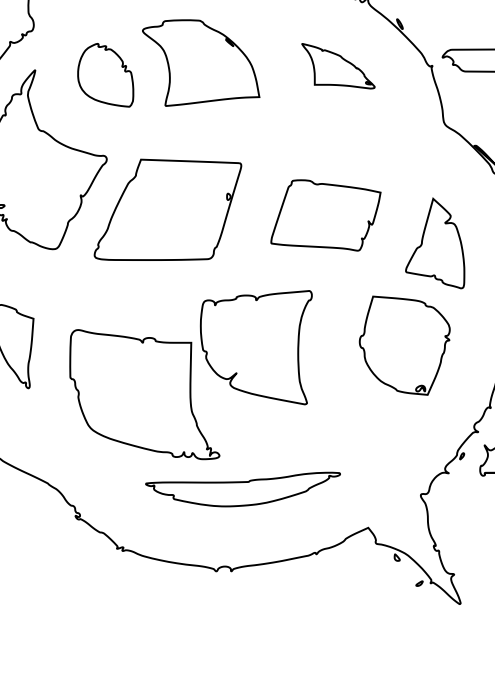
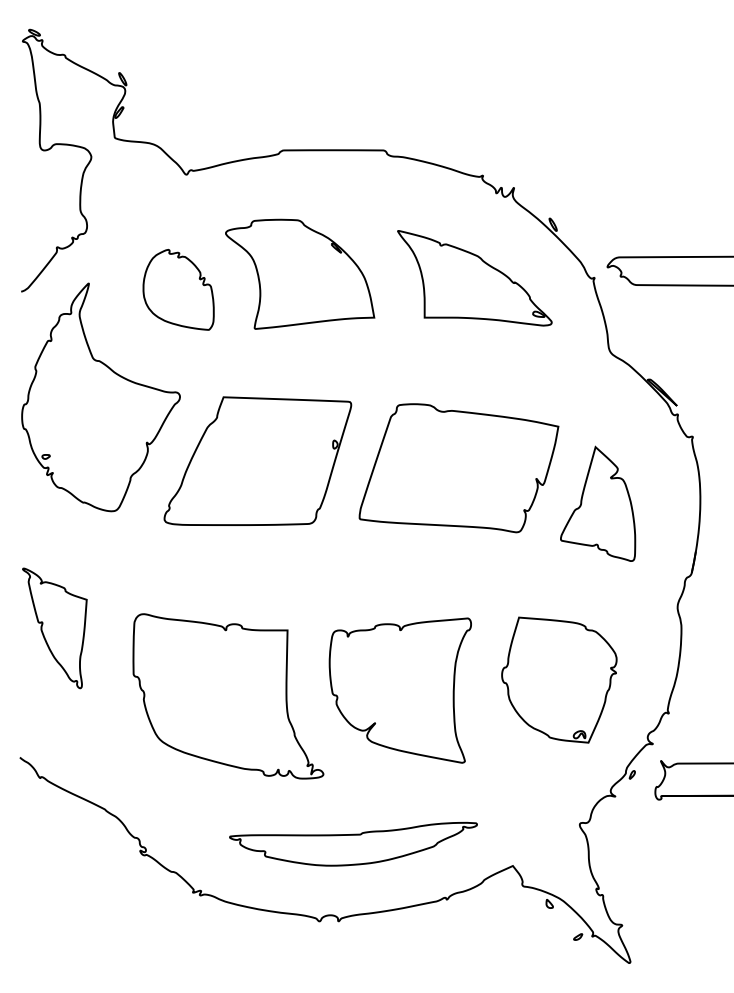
part: (338, 66) -> (474, 278), size x1.67
part: (325, 215) -> (458, 468), size x1.43
part: (404, 345) -> (559, 679), moved
part: (255, 347) -> (399, 690), moved
part: (243, 488) -> (353, 843), moved

